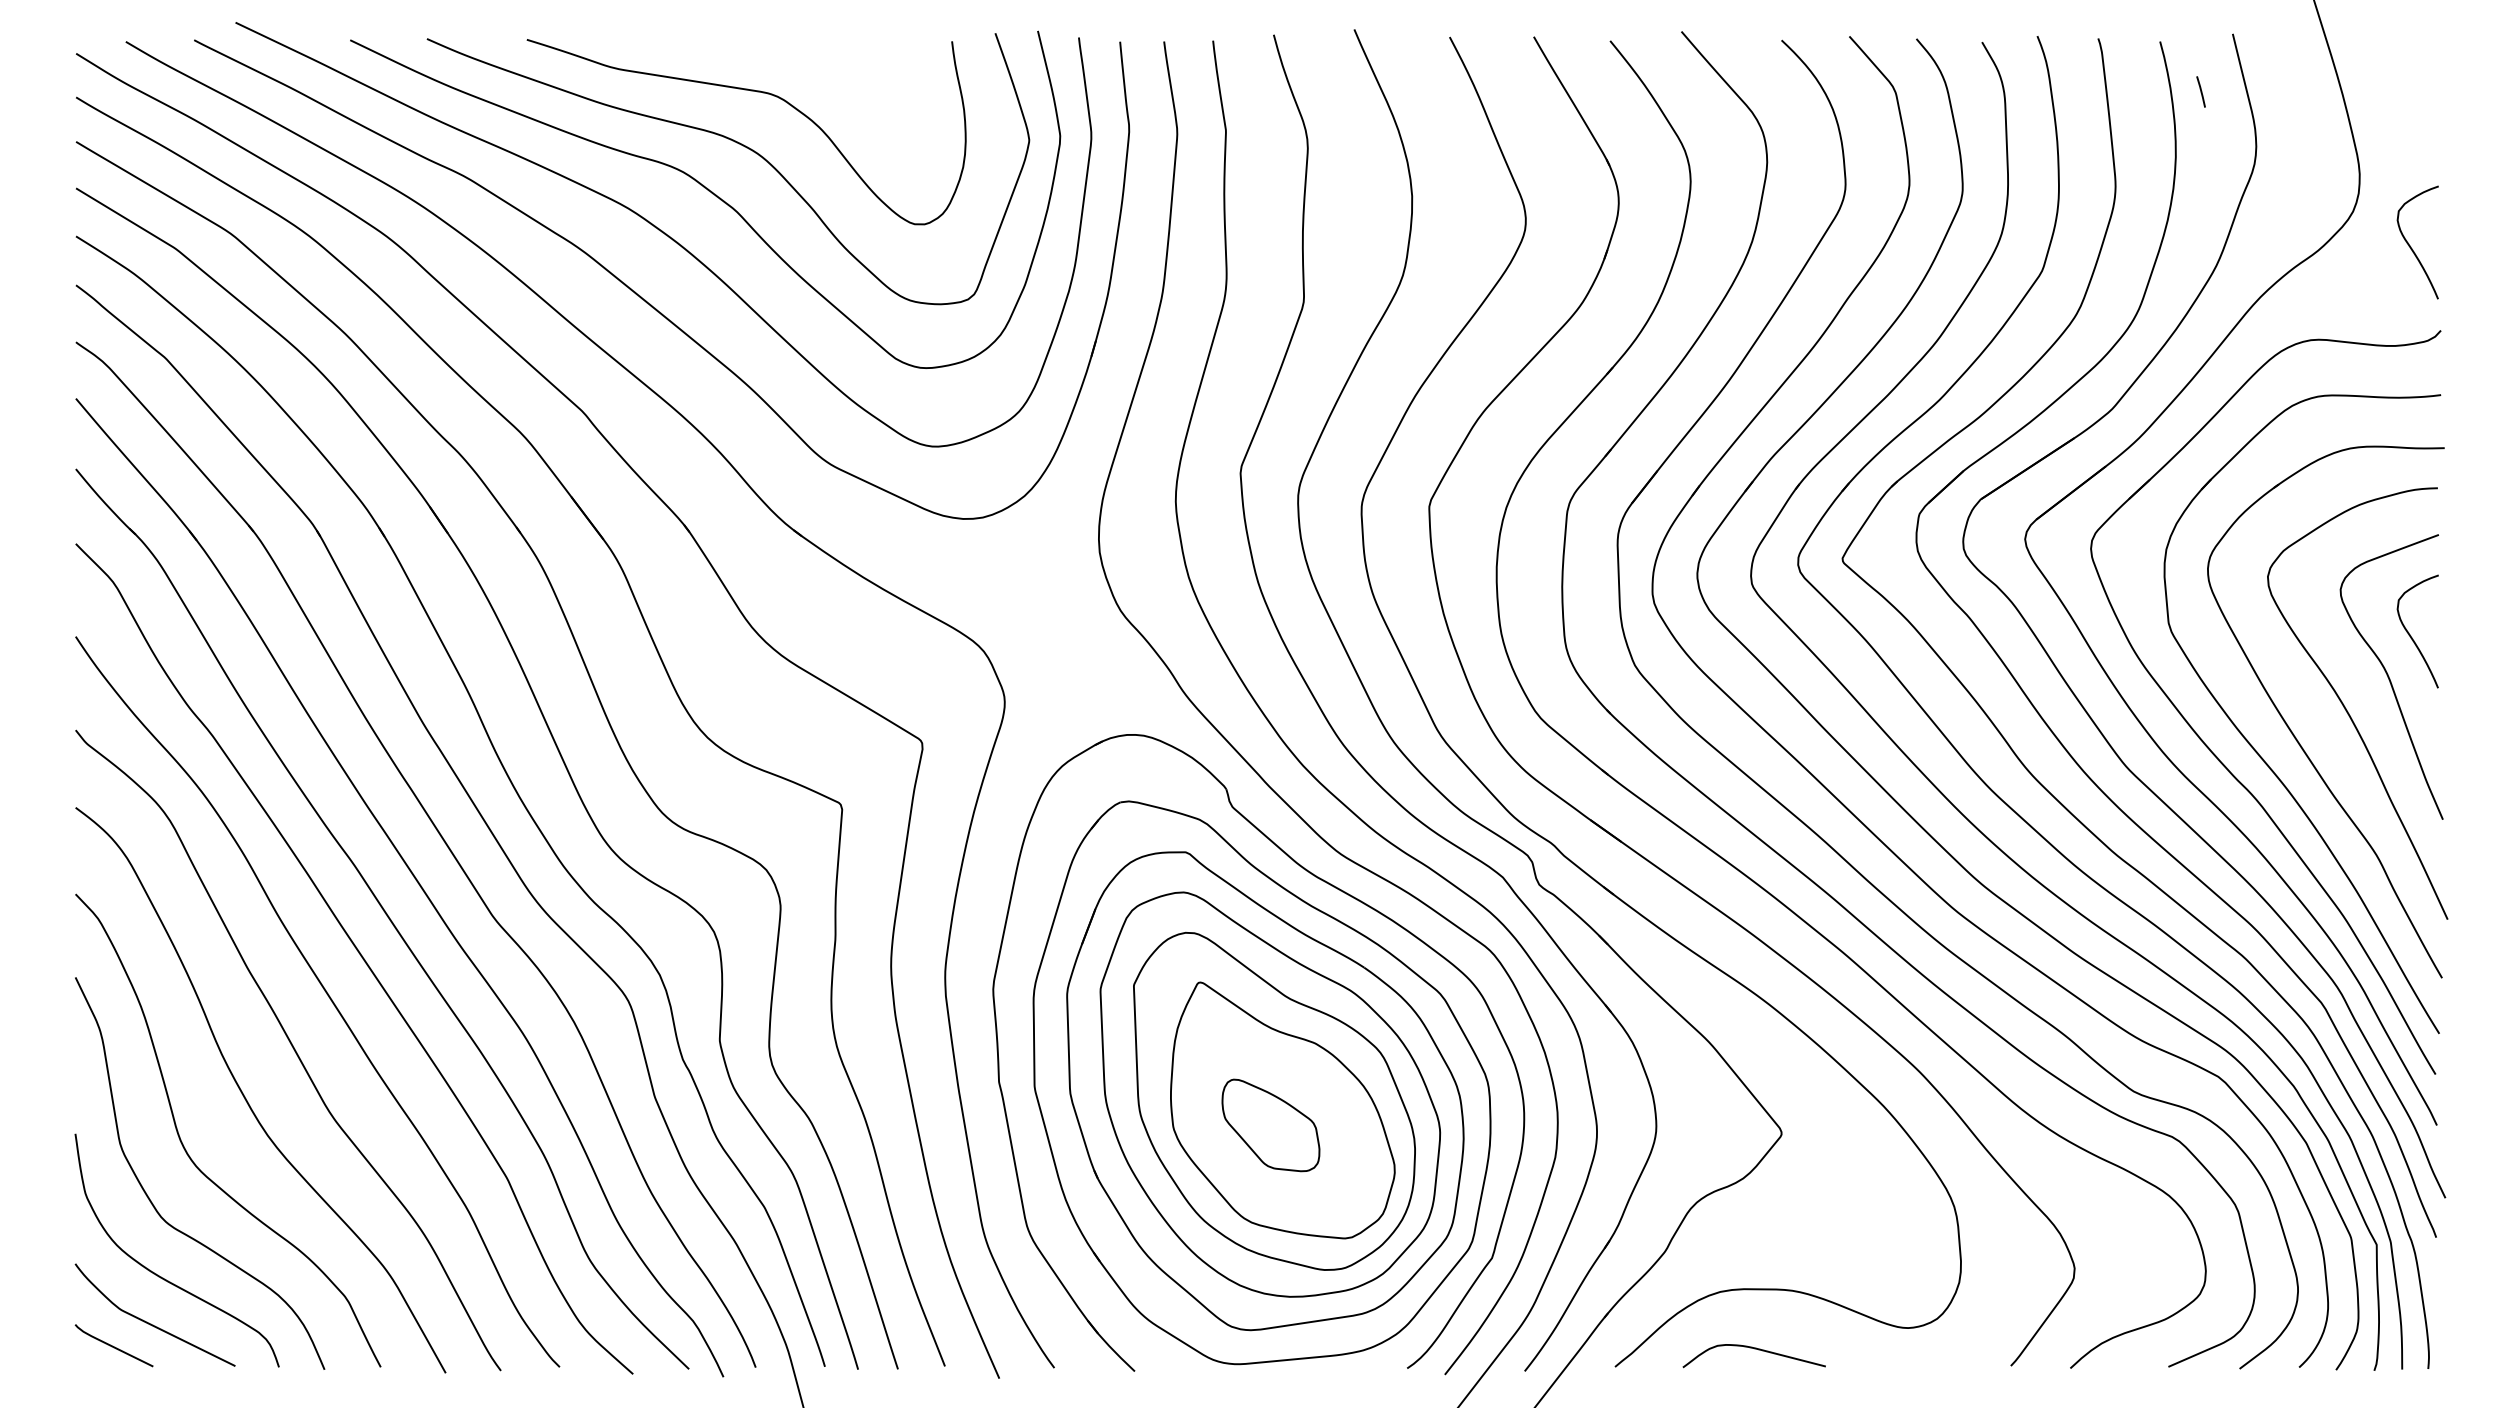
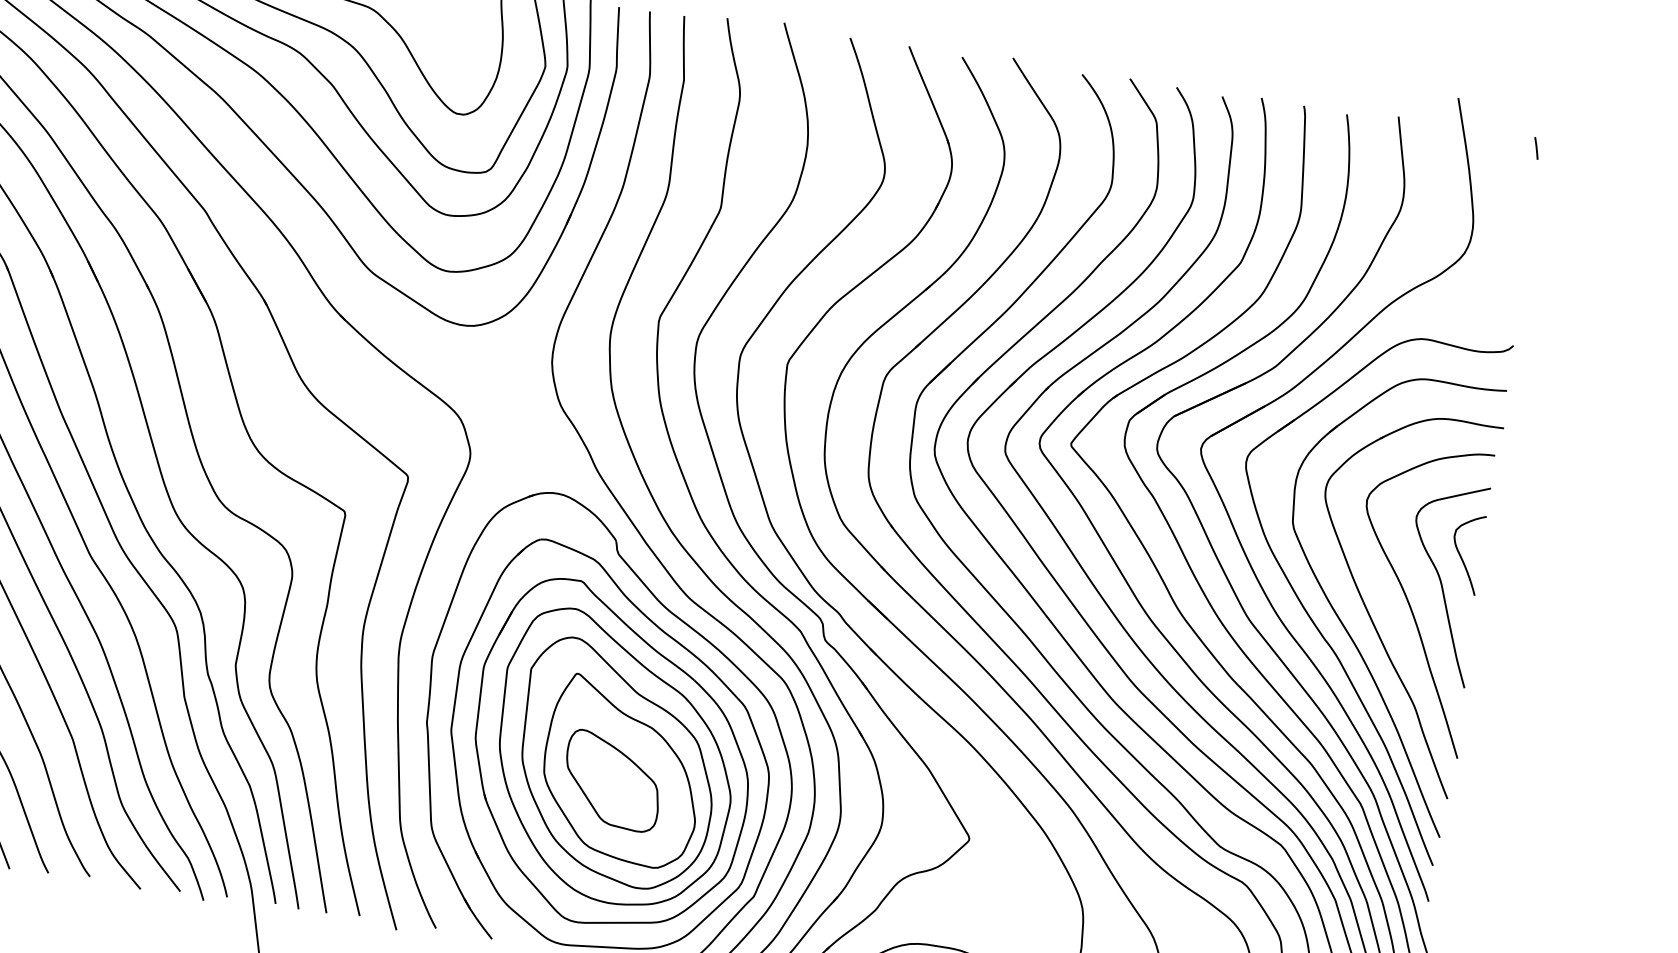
line: (2200, 91) -> (1536, 148), moved
curve: (2410, 245) -> (1501, 283), removed
part: (1270, 1125) -> (612, 781), size x1.43

